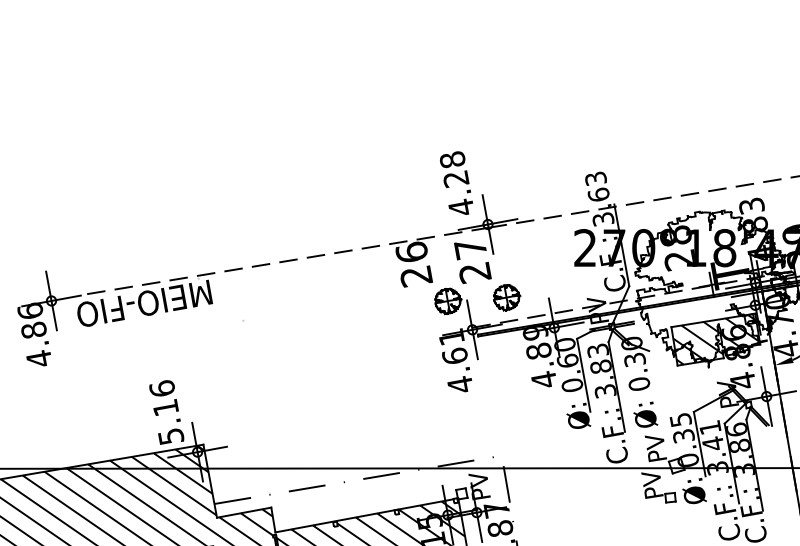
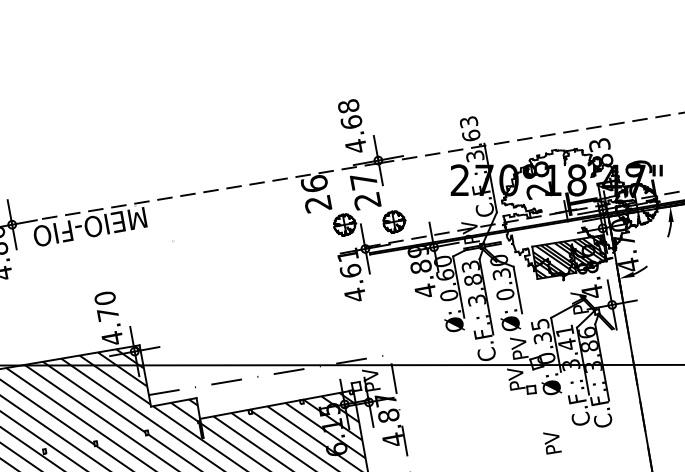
text: (455, 179) -> (351, 122), 4.28 -> 4.68
hatch: (715, 338) -> (569, 256), added
line: (653, 378) -> (517, 289), added
text: (166, 412) -> (108, 318), 5.16 -> 4.70

